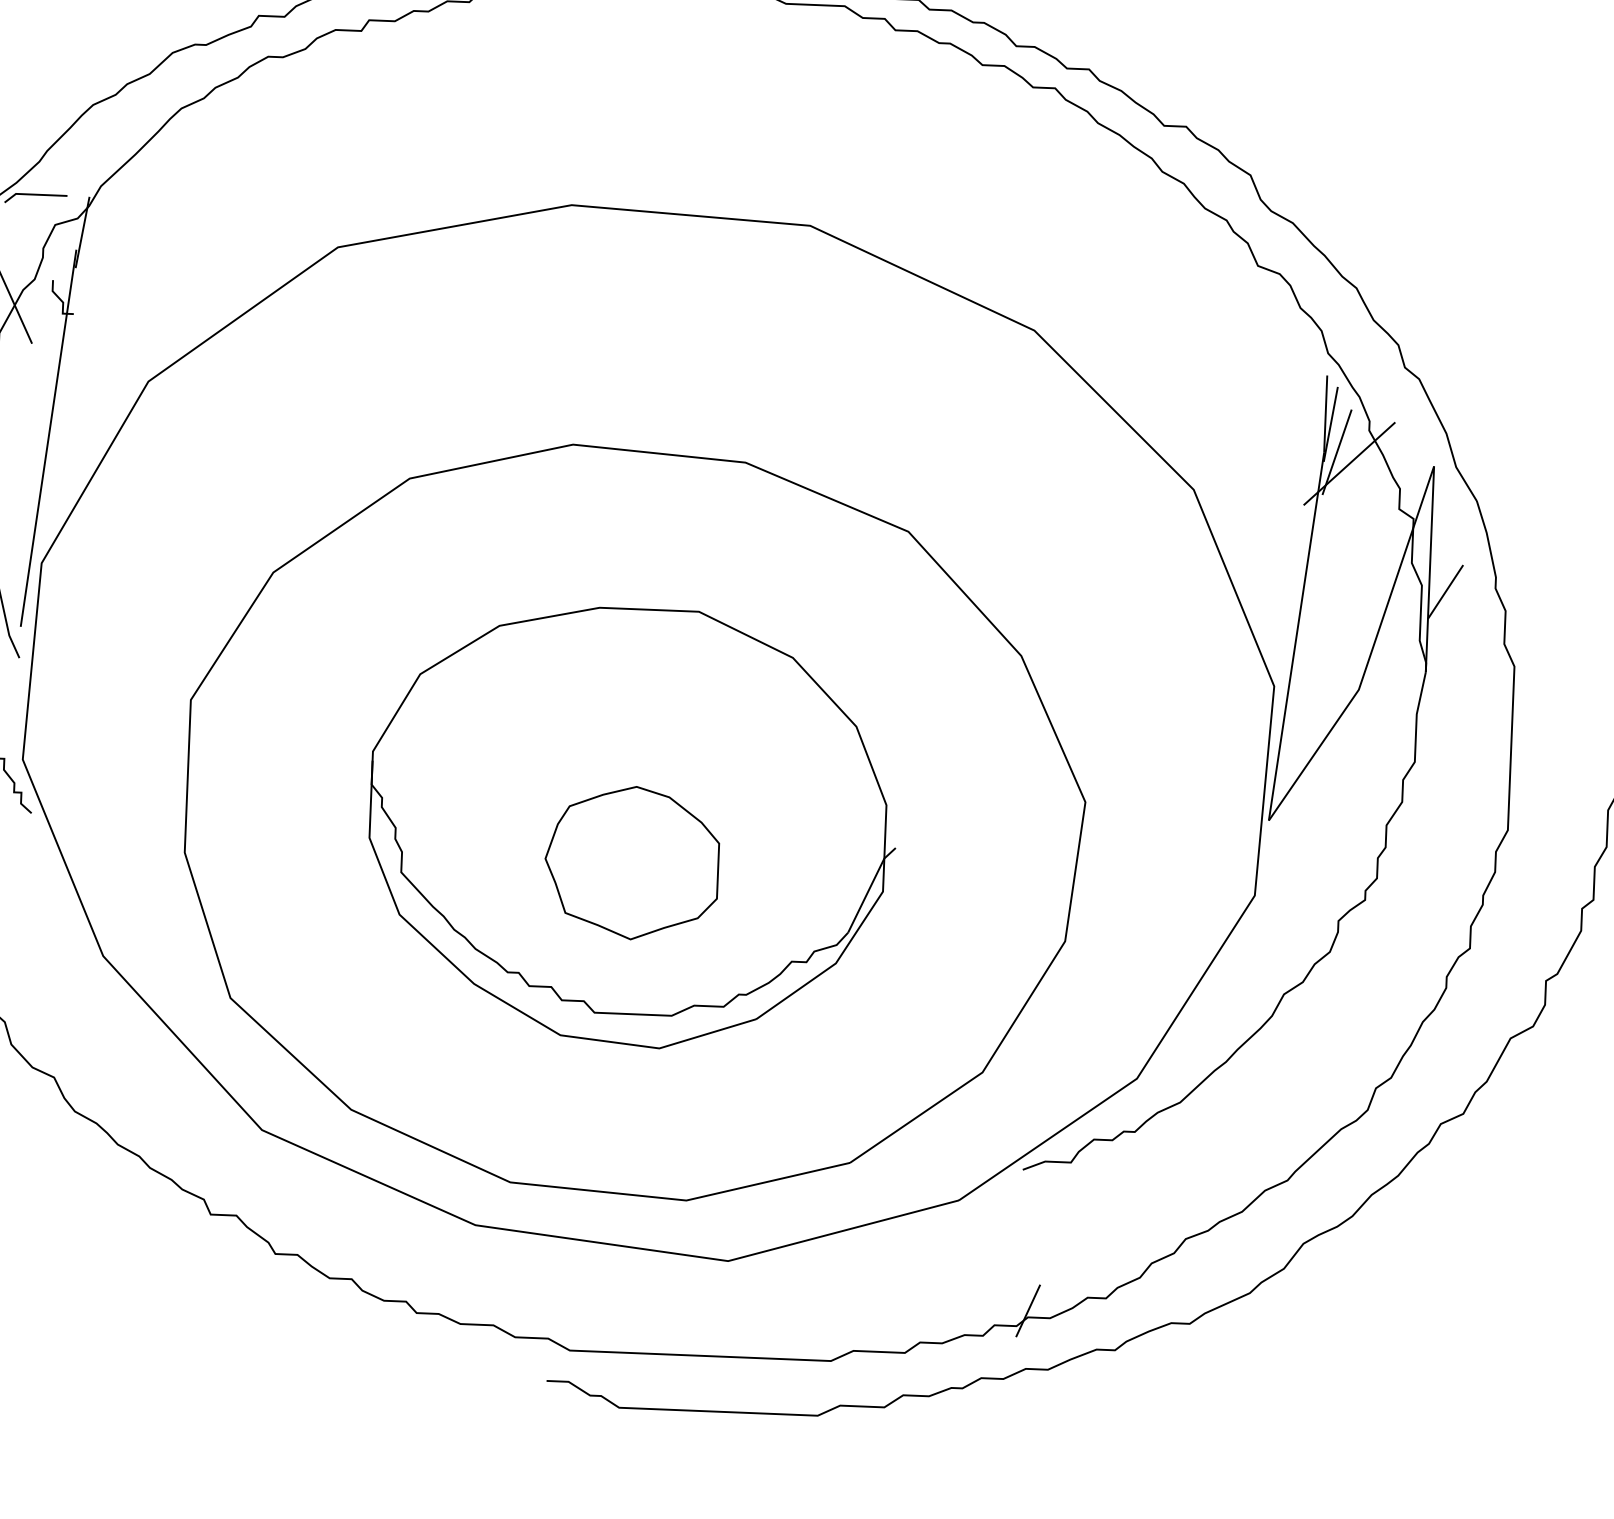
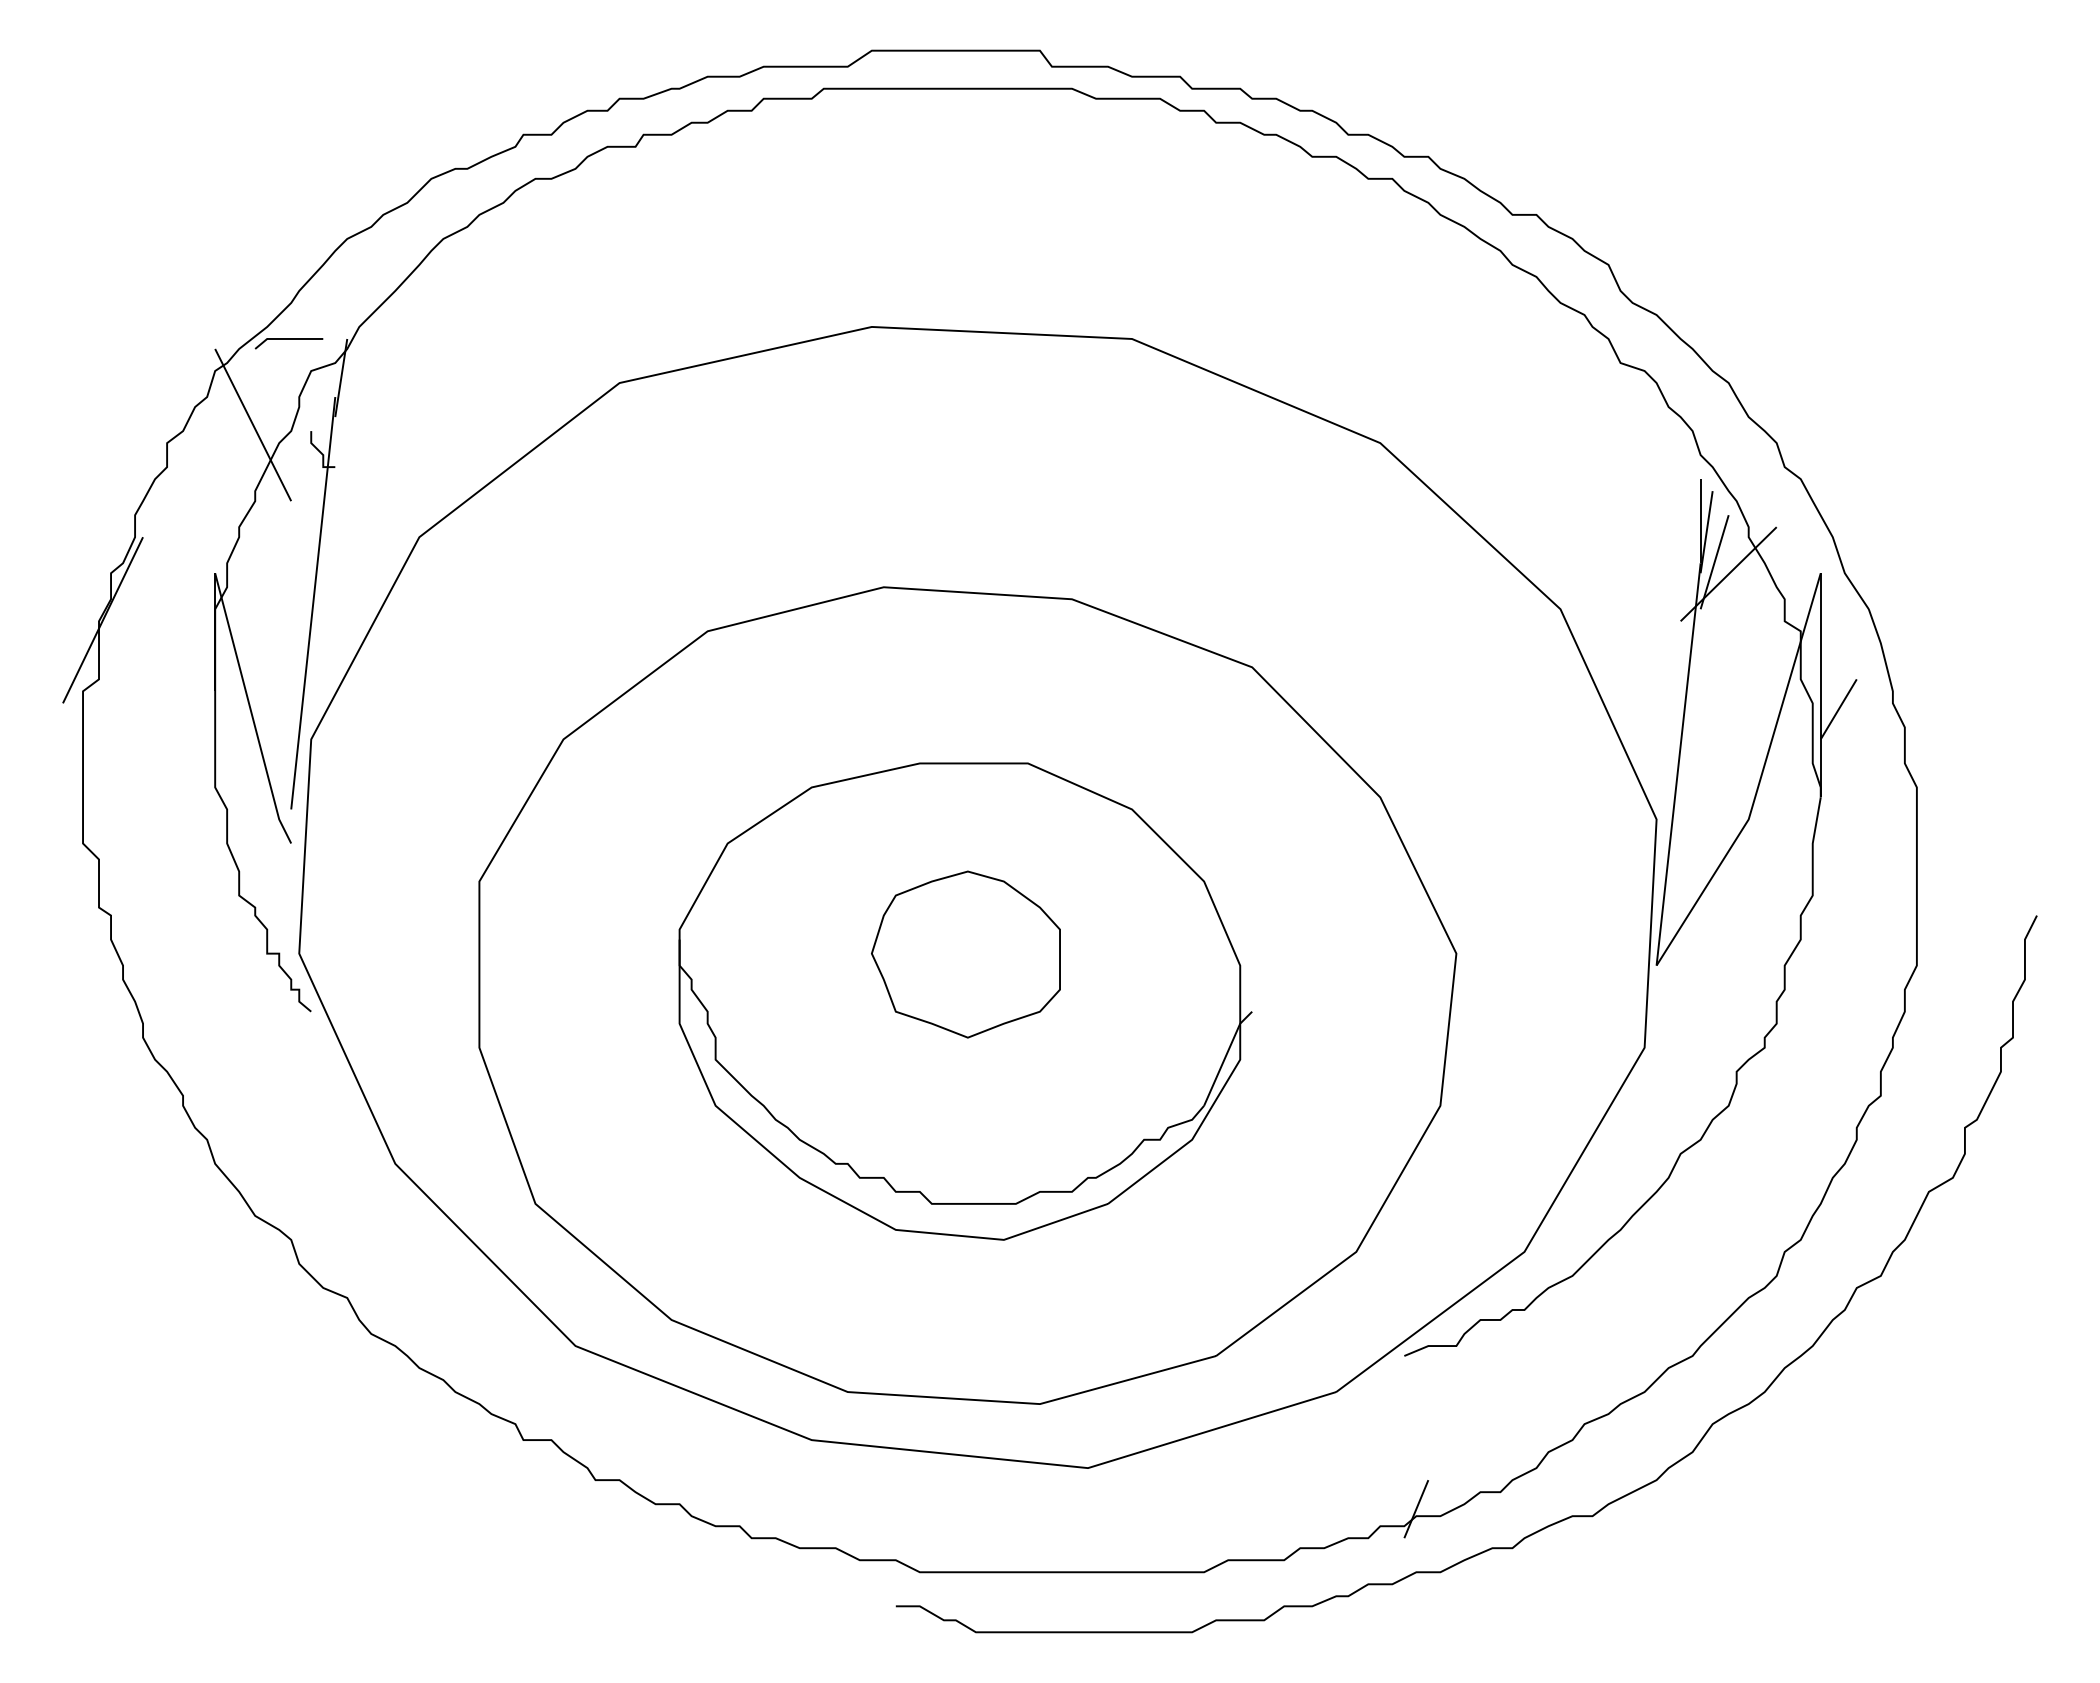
part: (631, 862) -> (965, 954), moved

